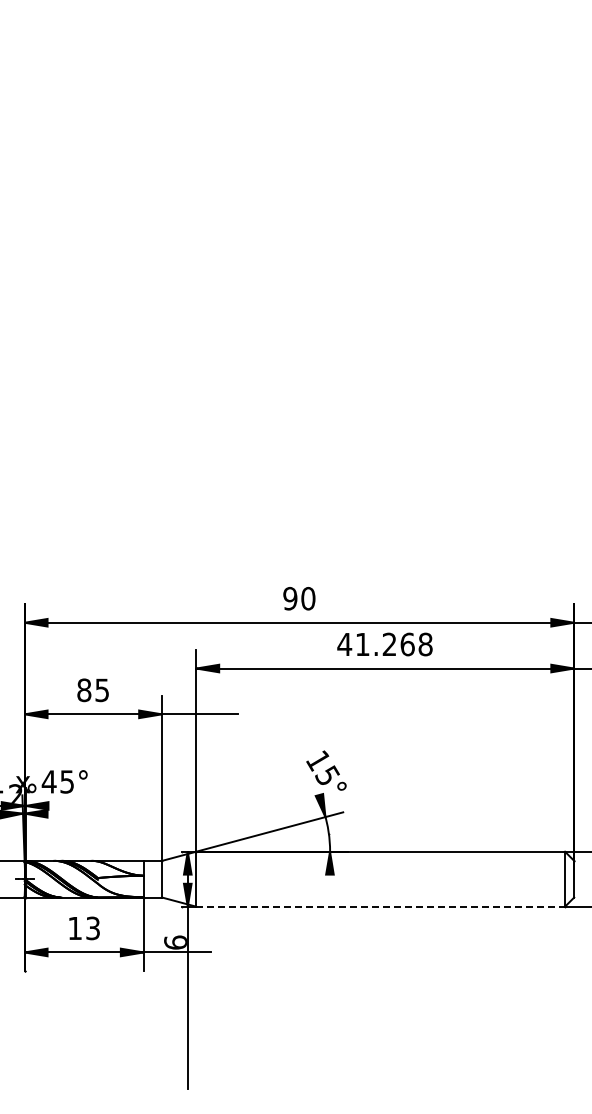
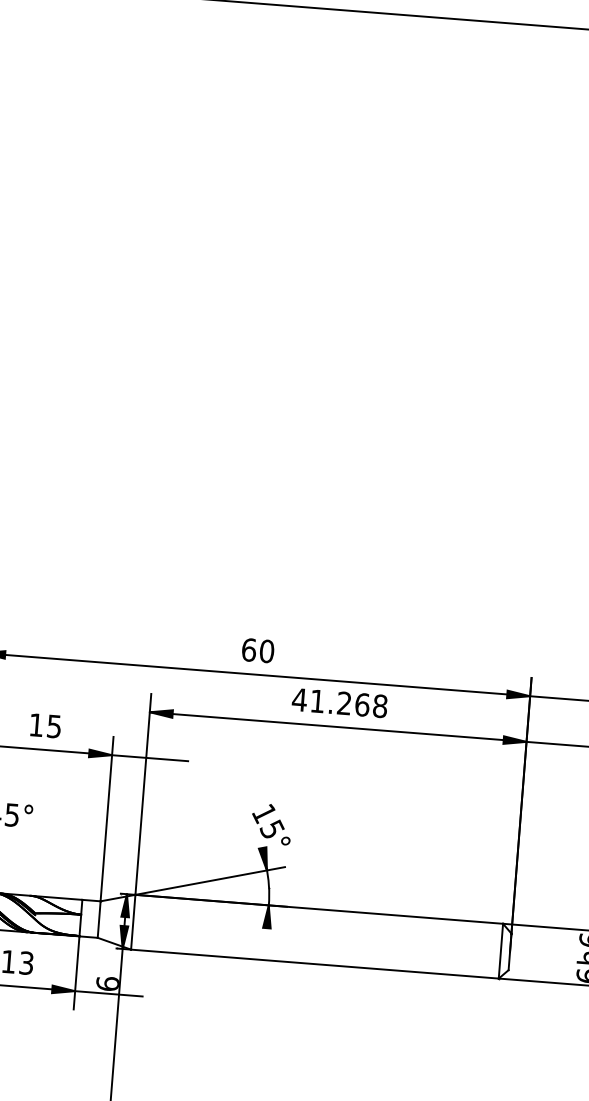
text: (290, 598) -> (249, 649), 90 -> 60
text: (84, 690) -> (36, 725), 85 -> 15
line: (381, 906) -> (315, 963), dashed -> solid

